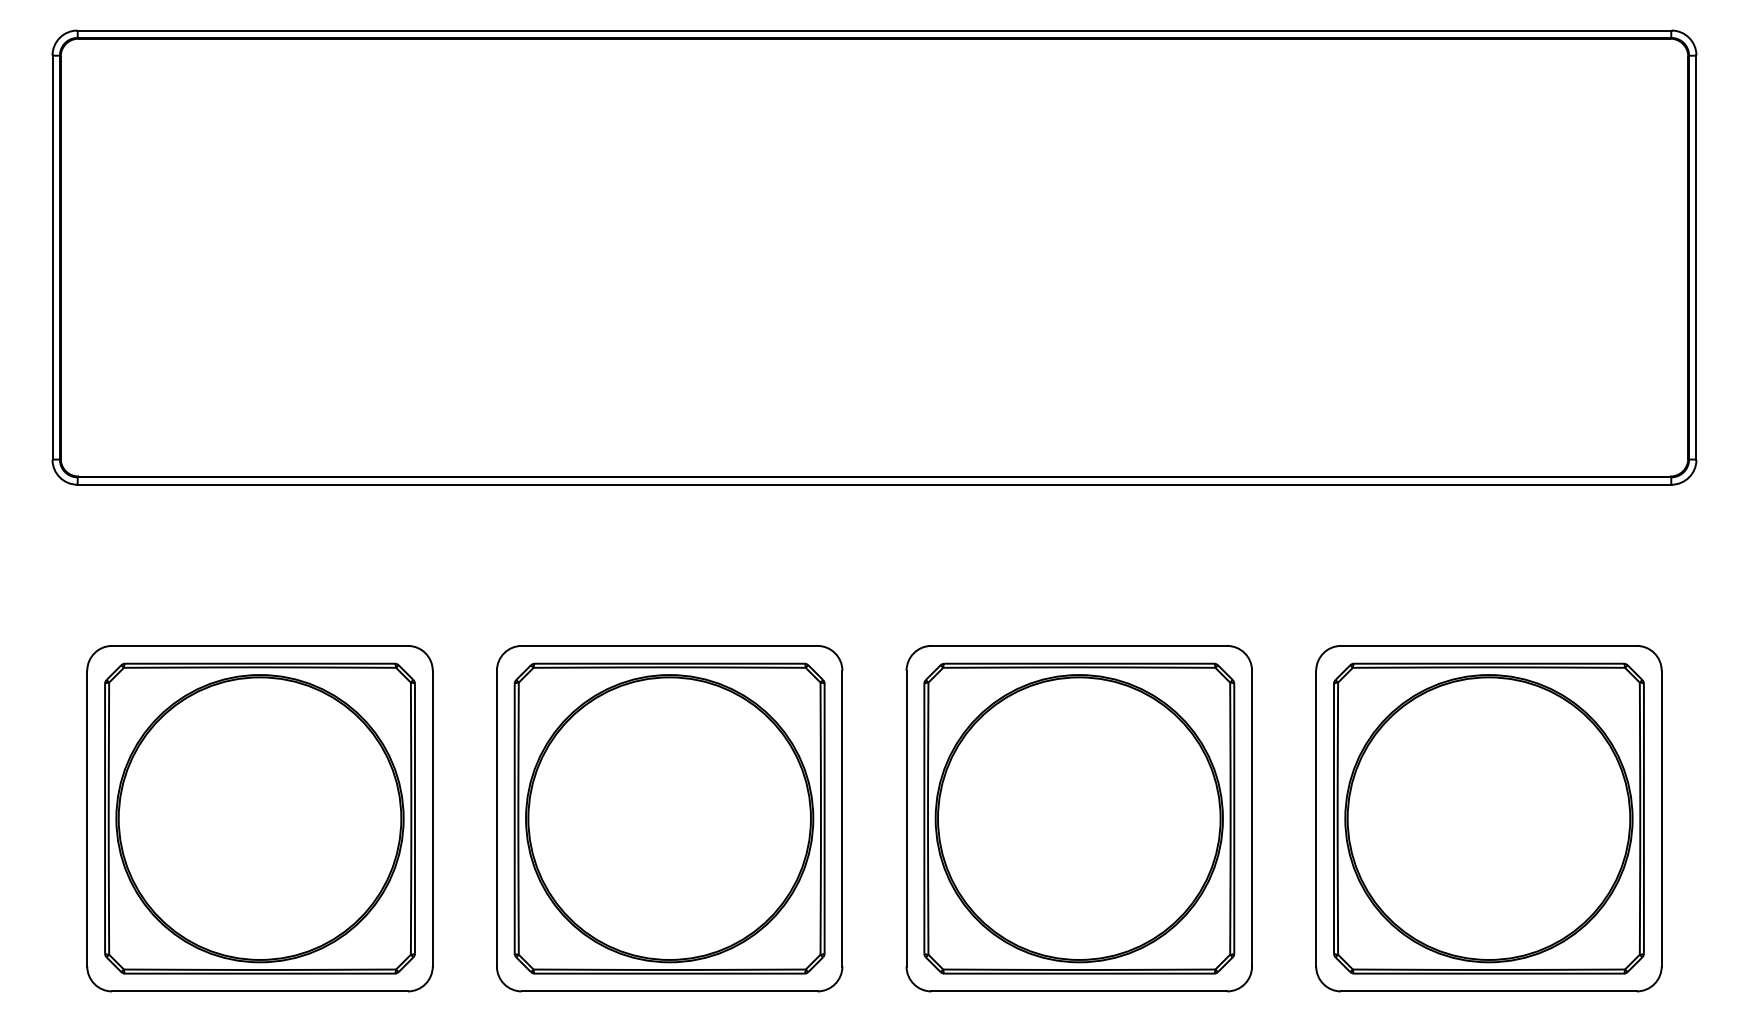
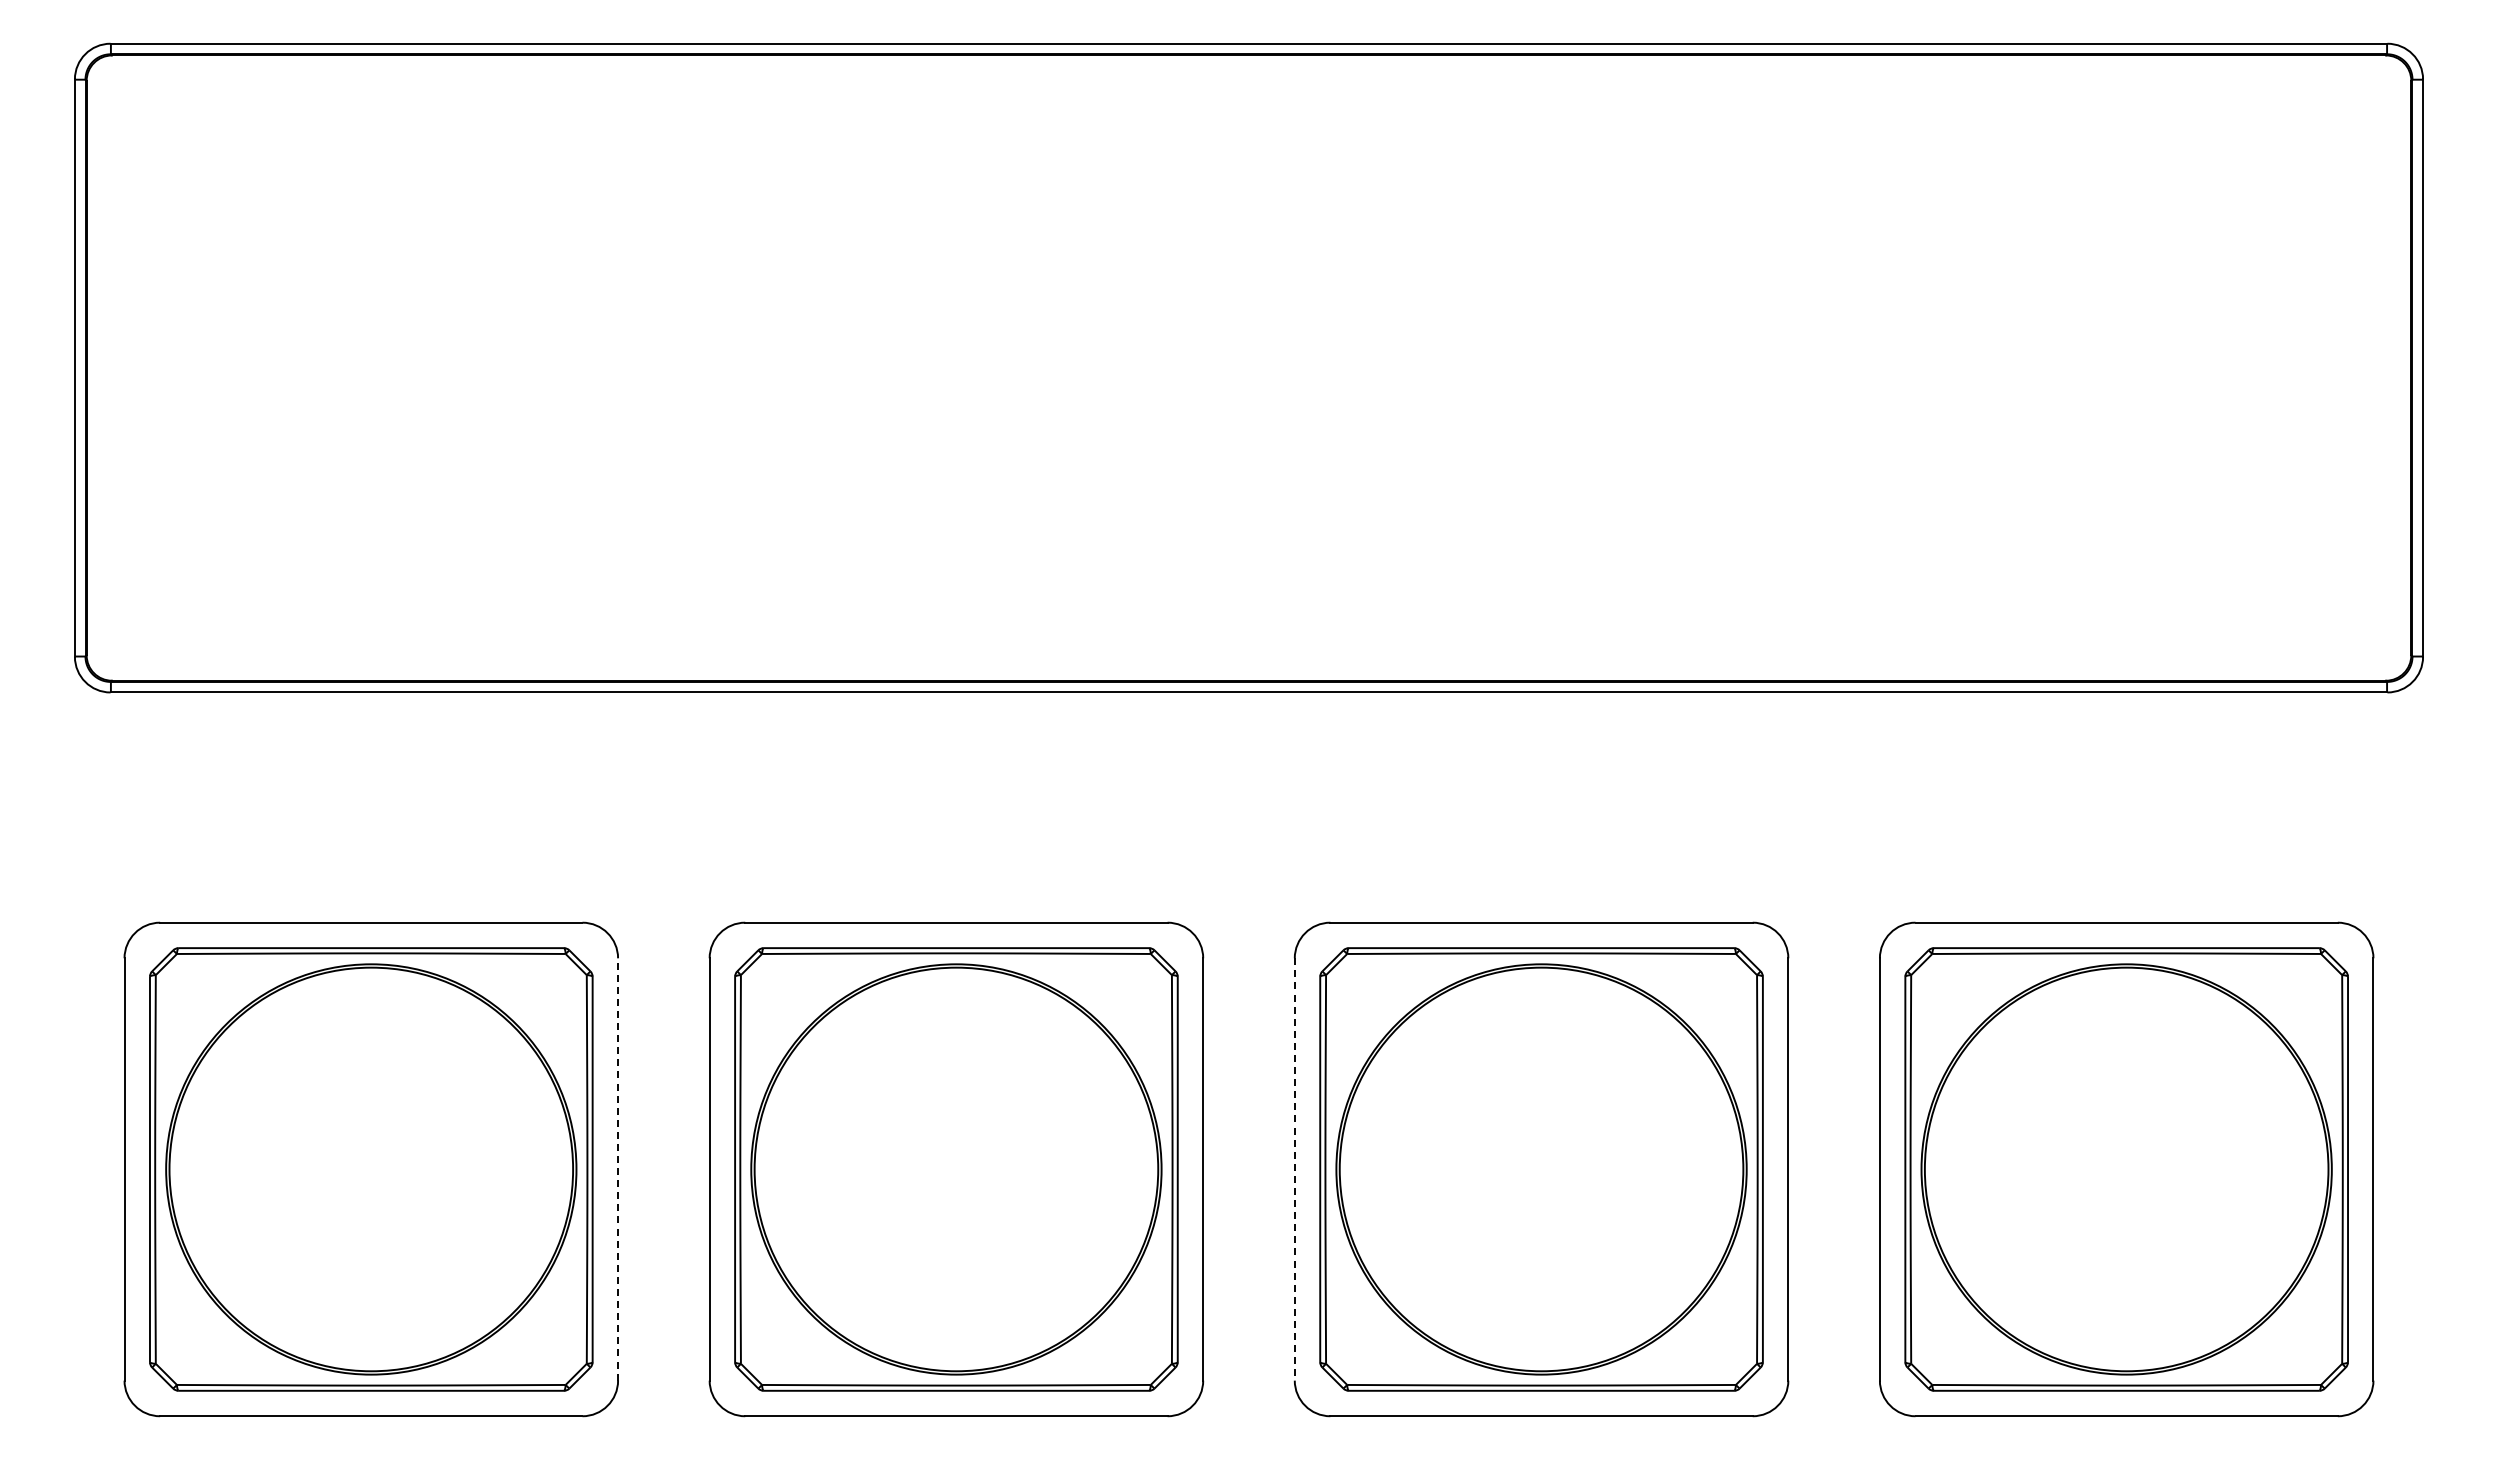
line: (433, 817) -> (618, 1168), solid -> dashed
line: (906, 818) -> (1294, 1169), solid -> dashed

